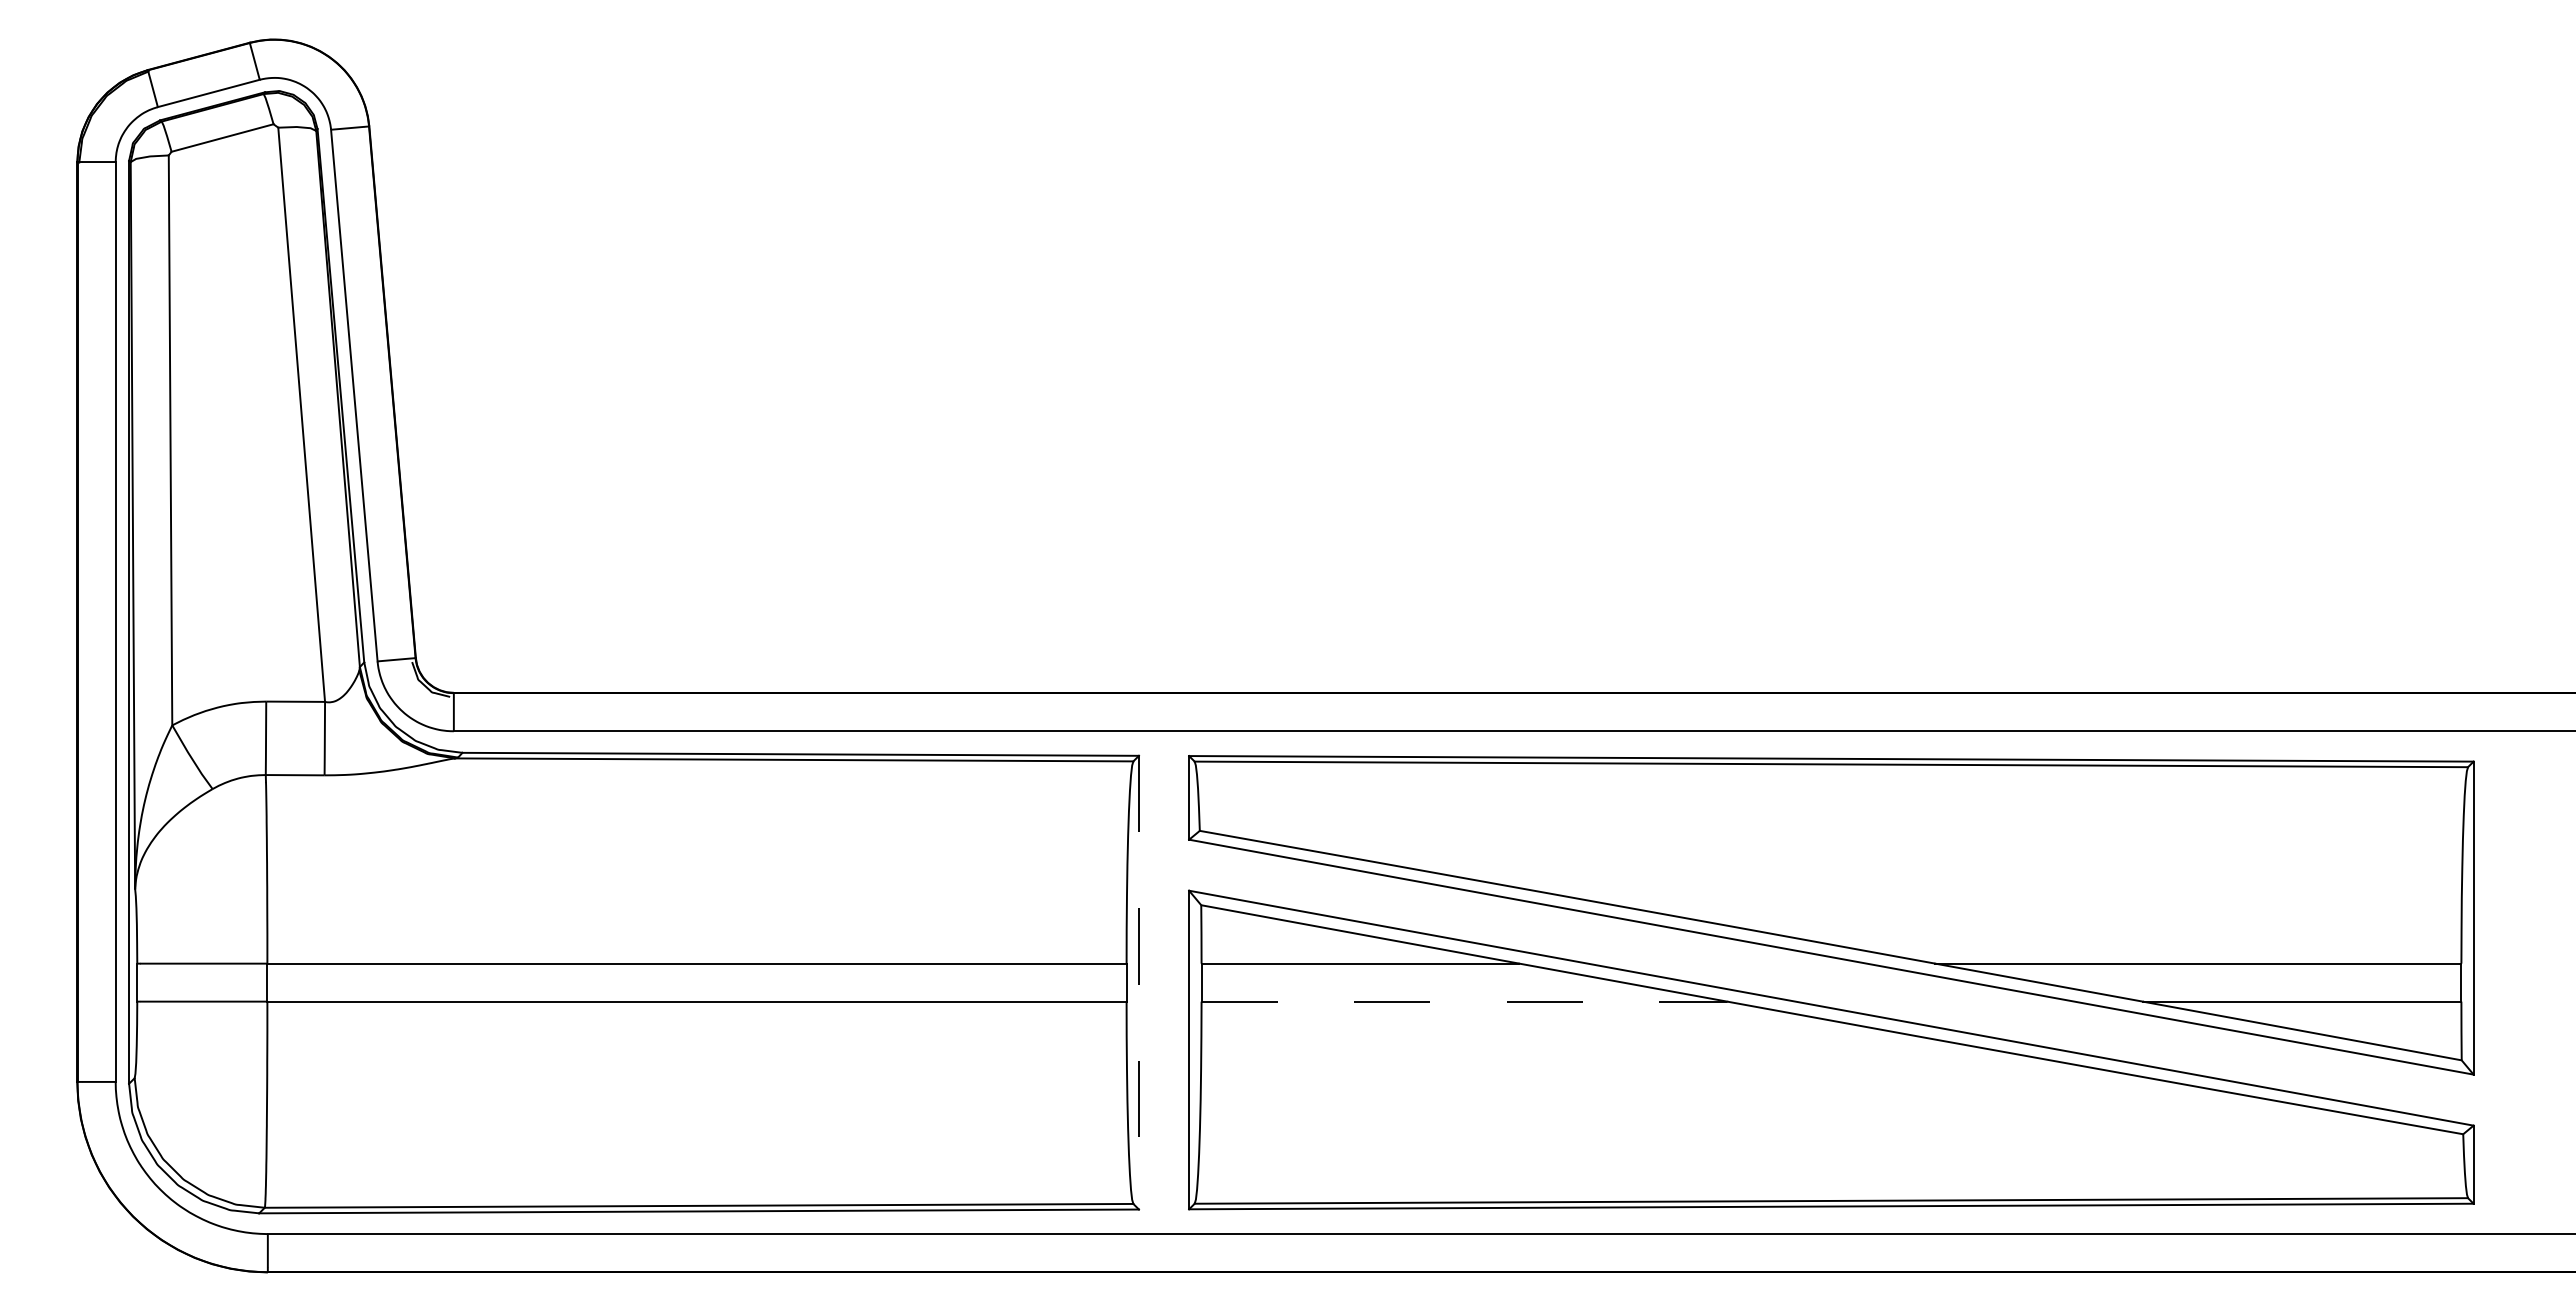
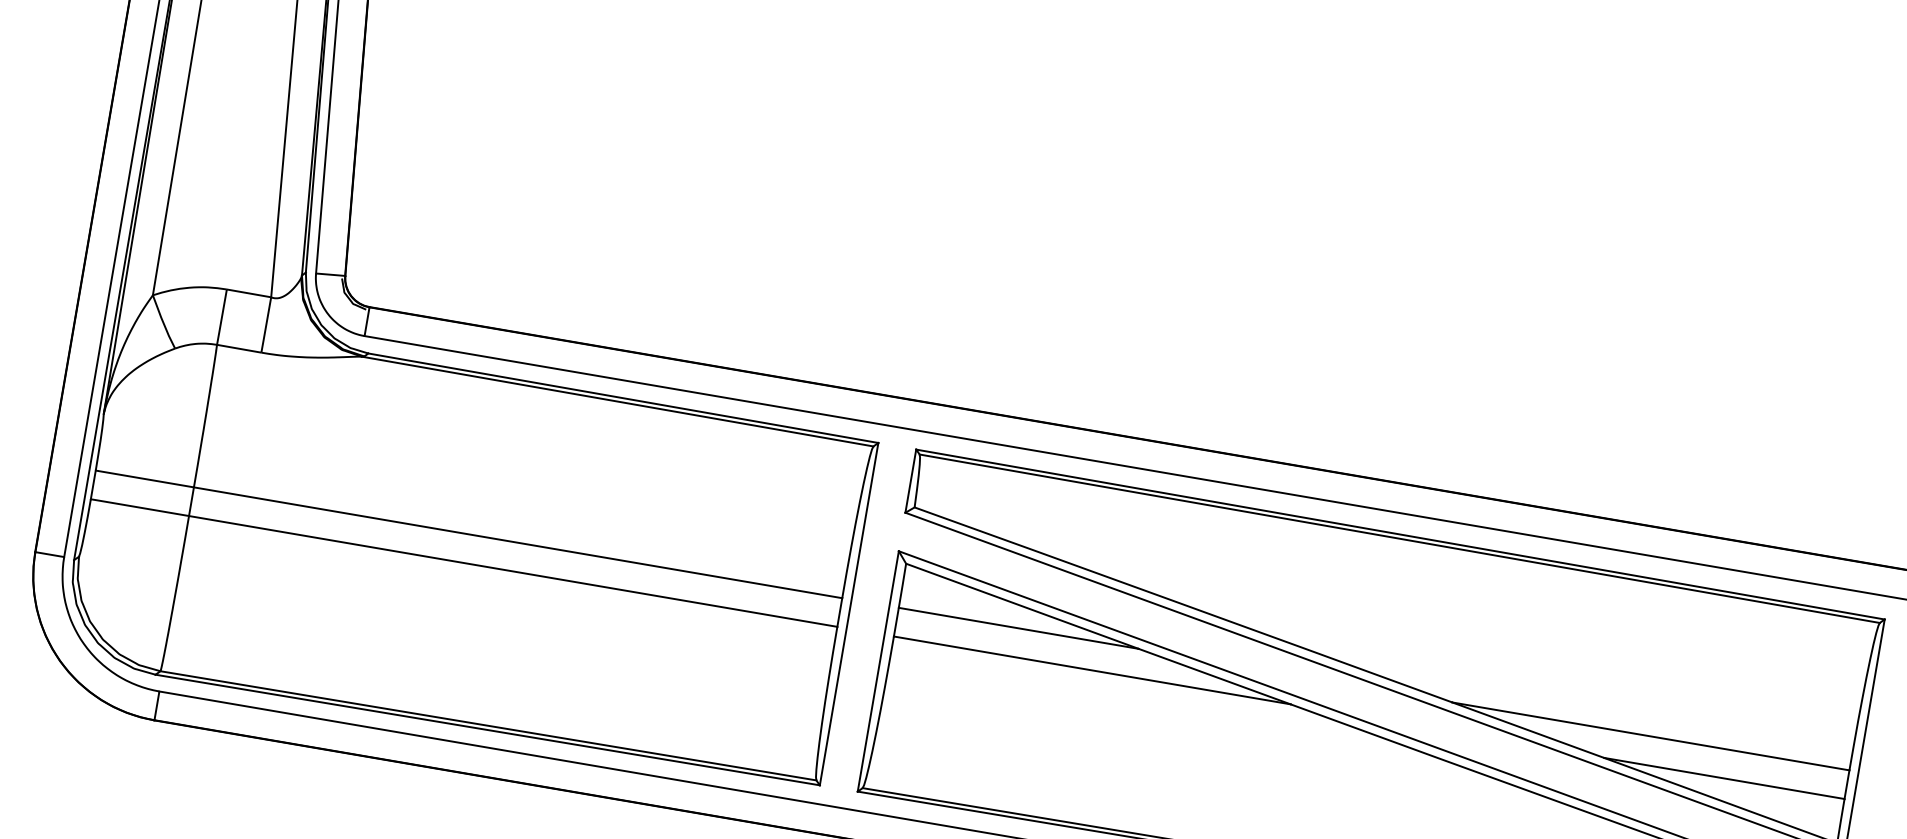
line: (1138, 982) -> (848, 613), dashed -> solid
line: (1464, 1001) -> (1092, 670), dashed -> solid

